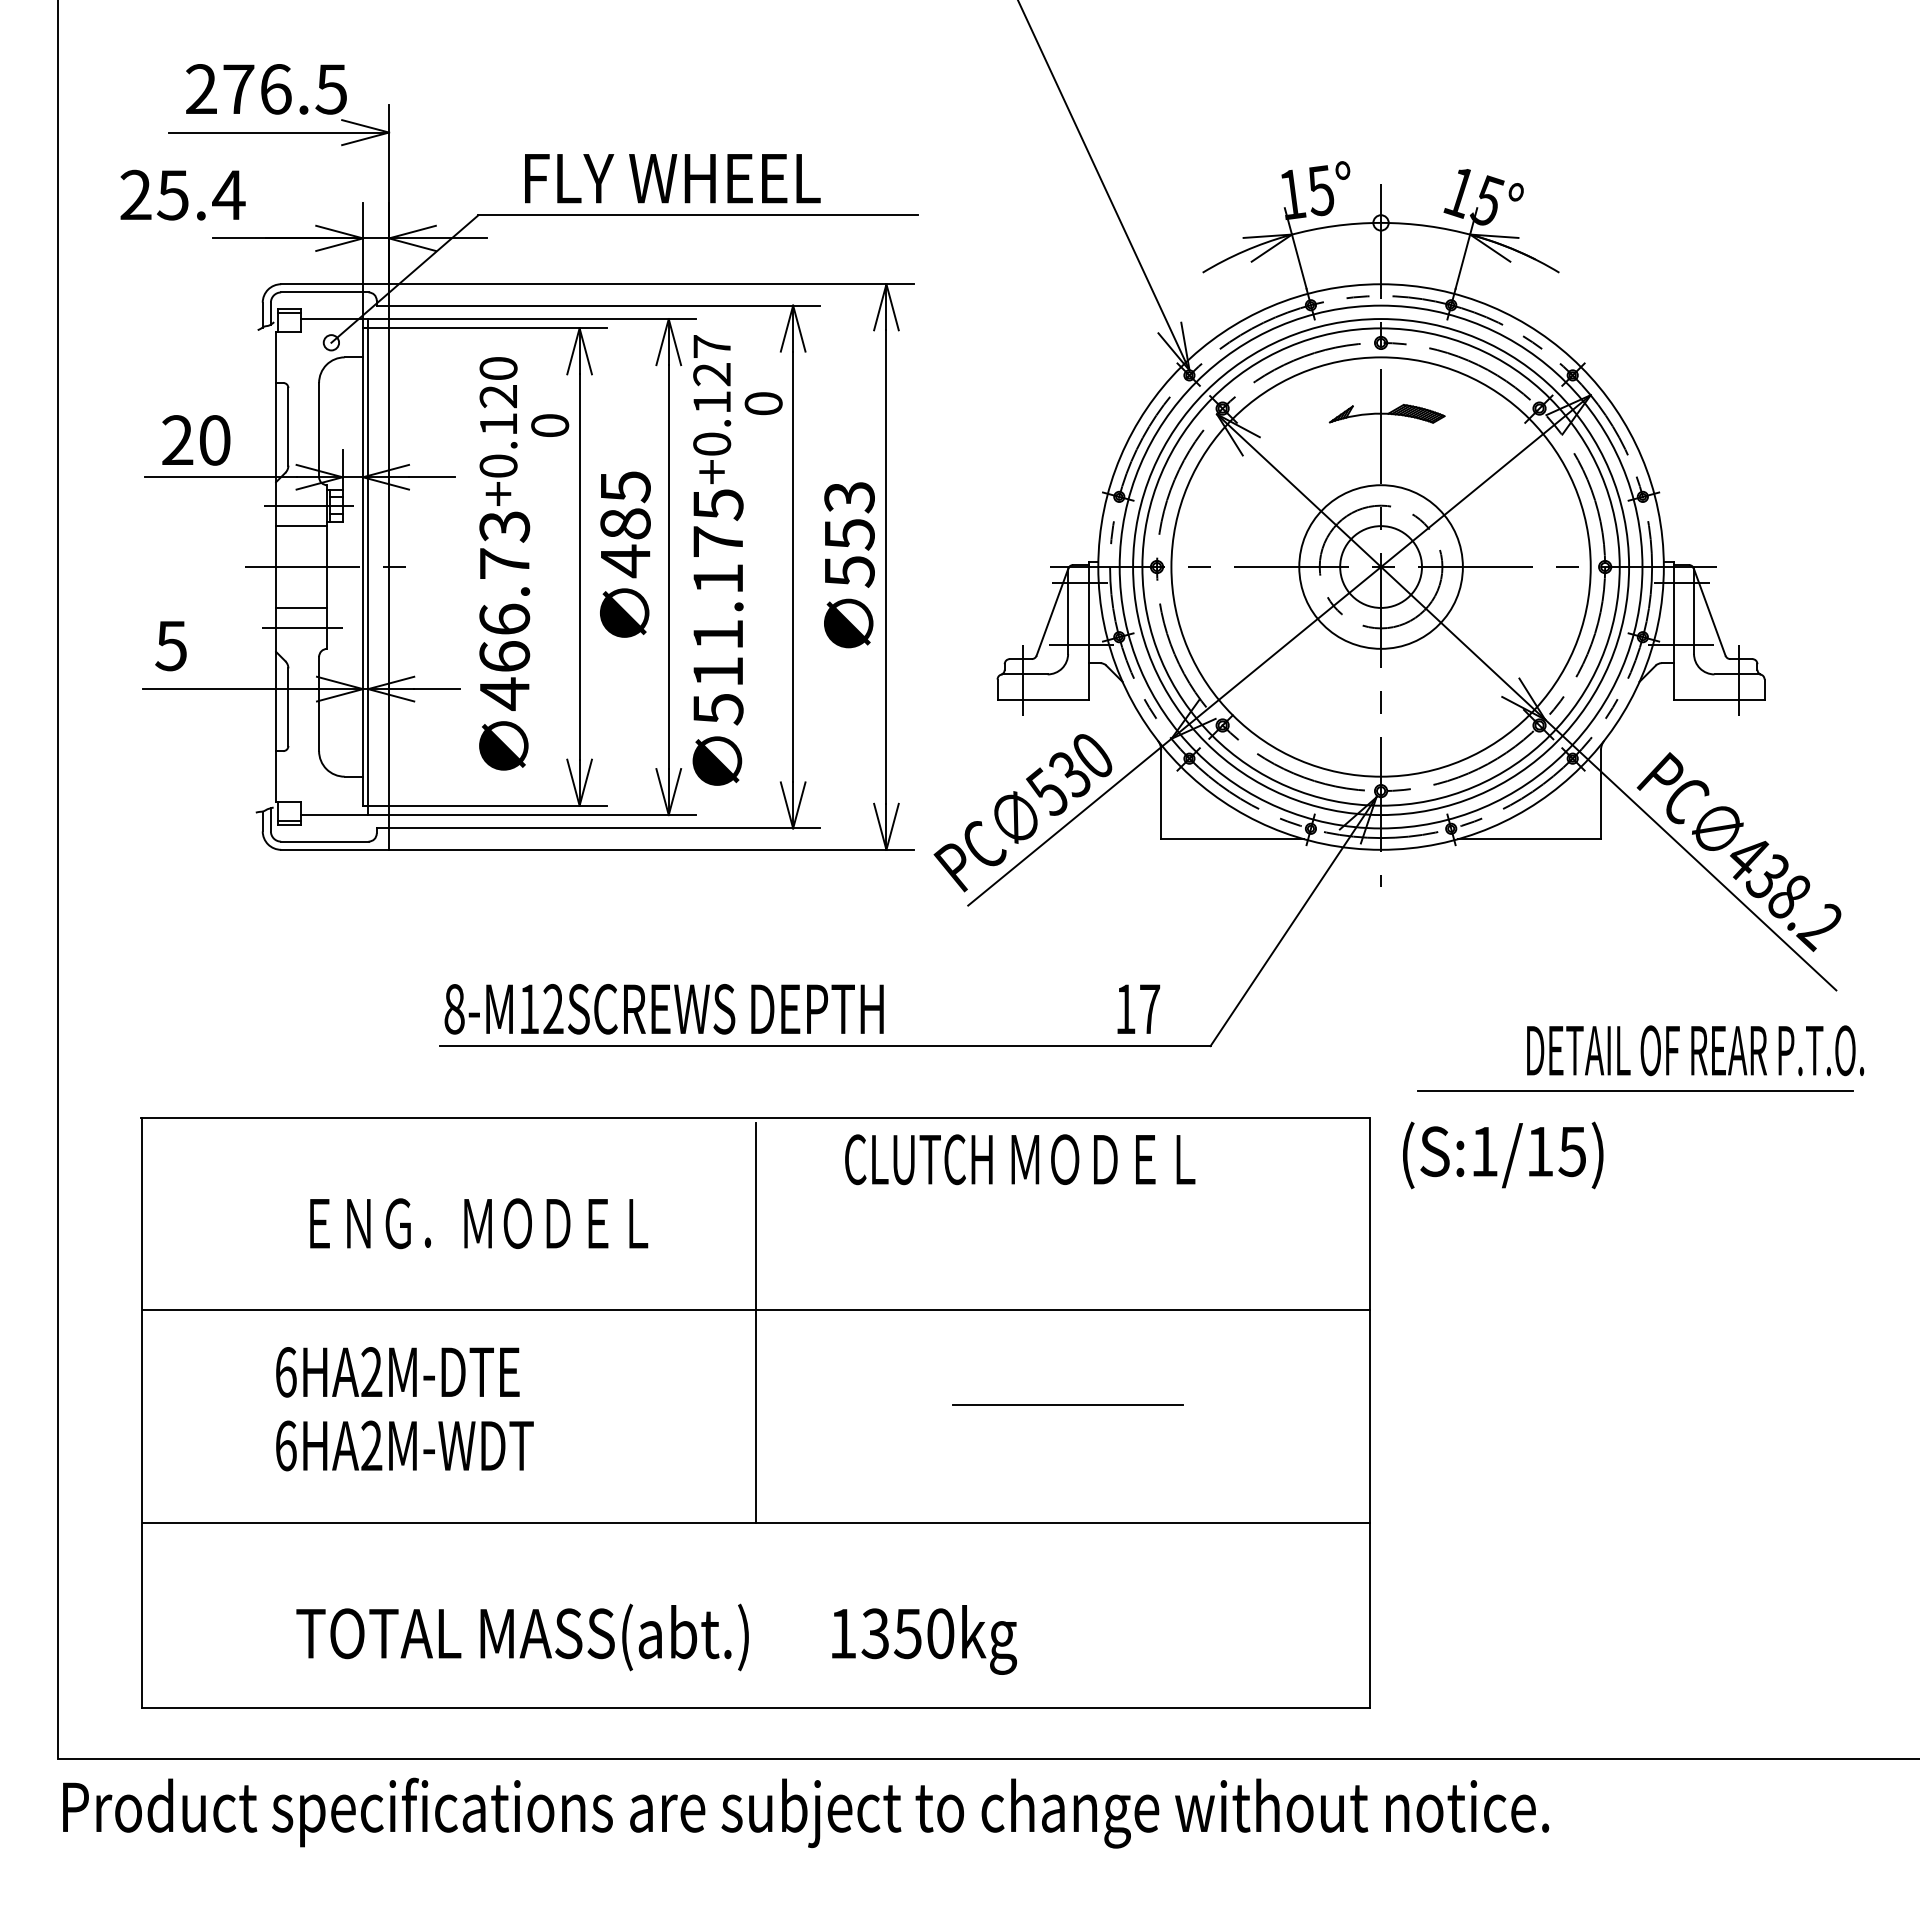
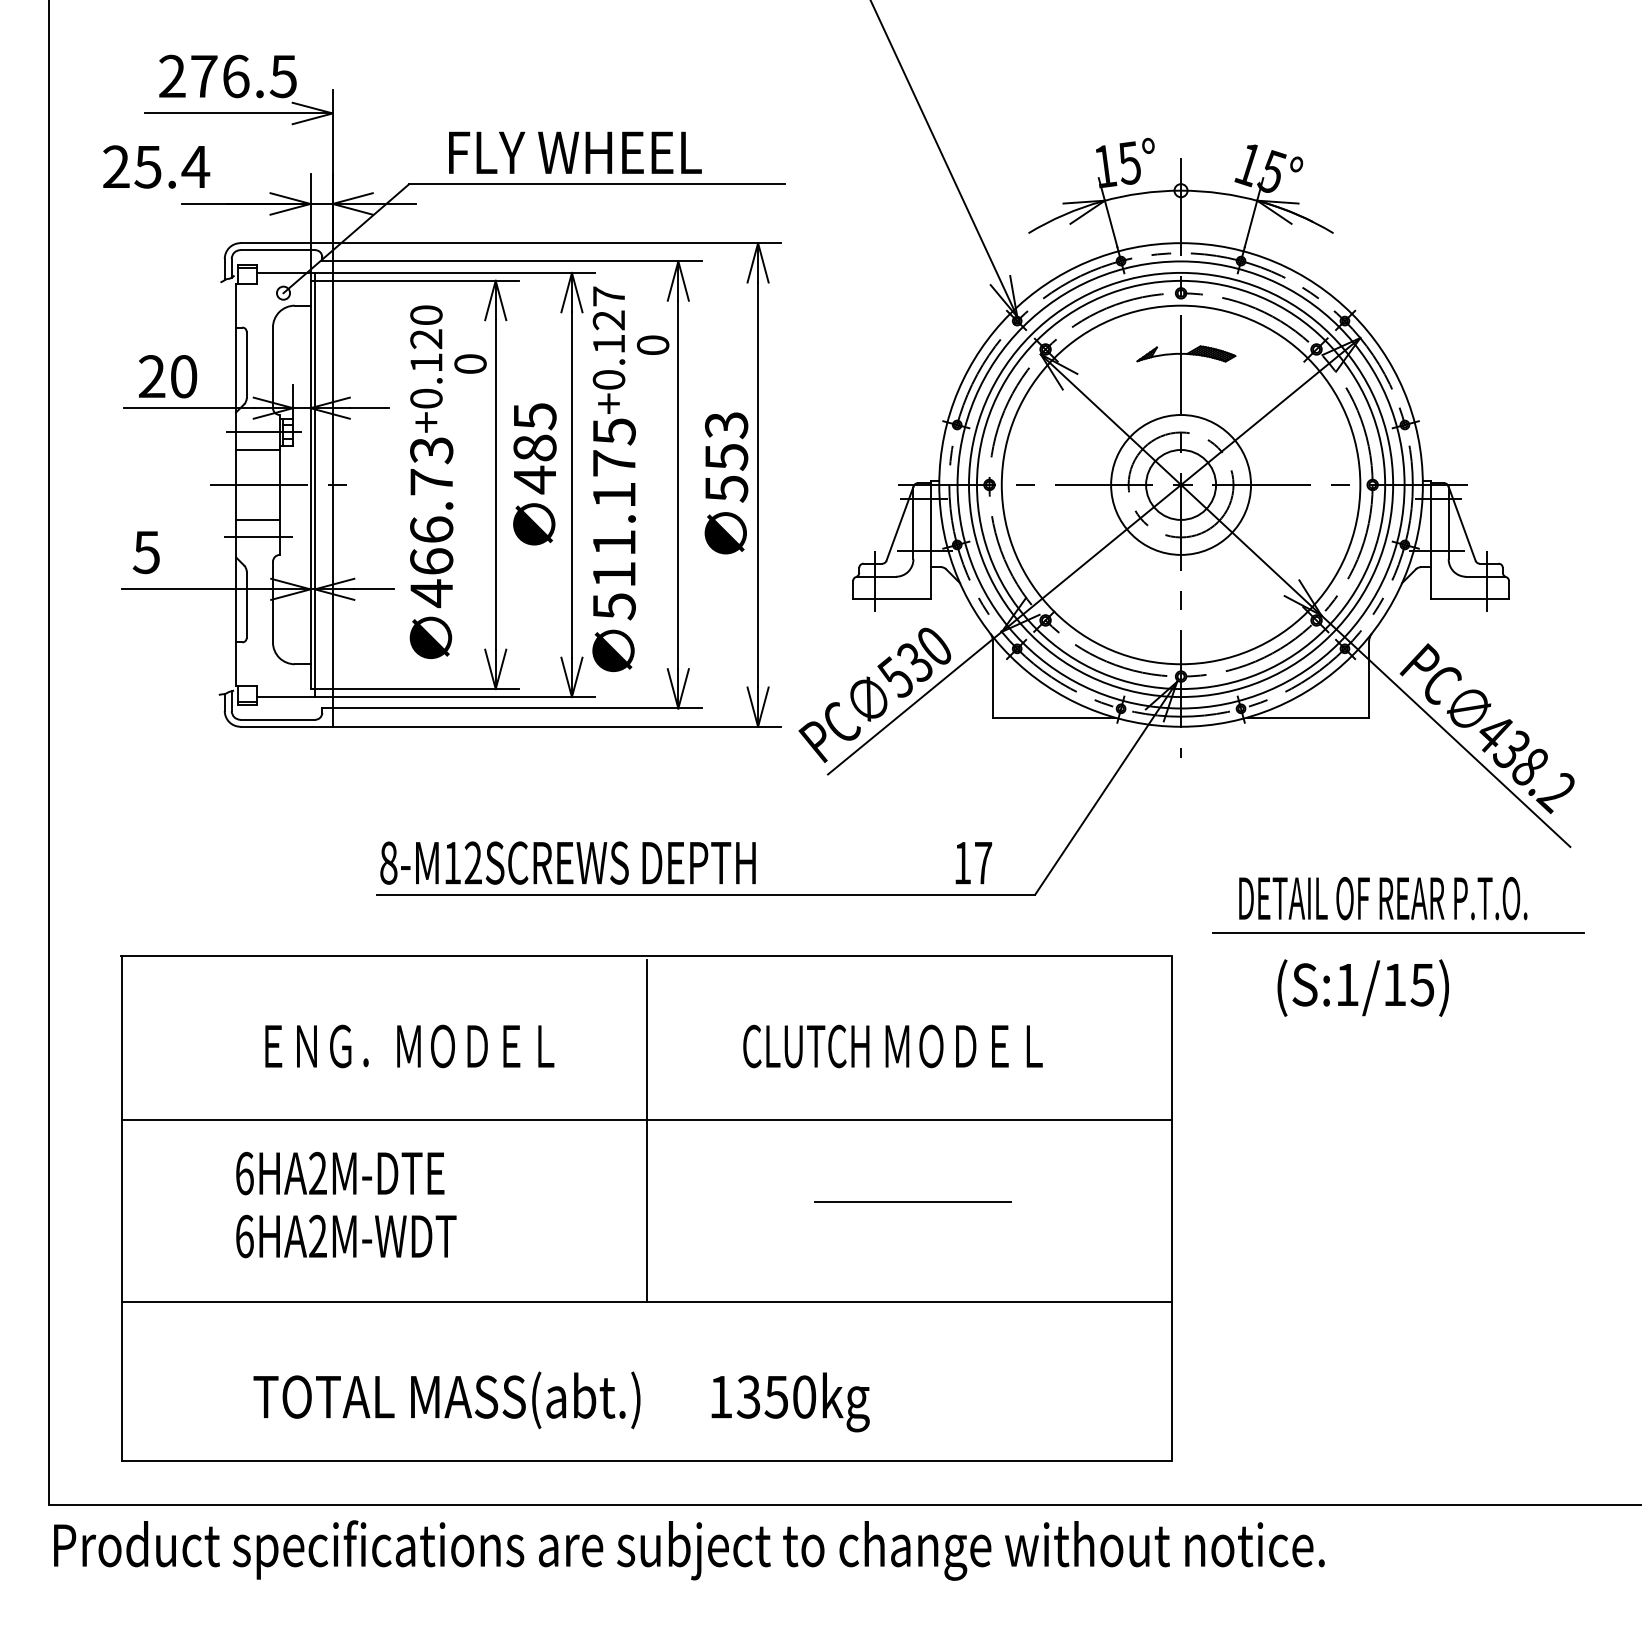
text: (1695, 1050) -> (1383, 898), moved
text: (1503, 1155) -> (1363, 988), moved
text: (1020, 1159) -> (893, 1046), moved

